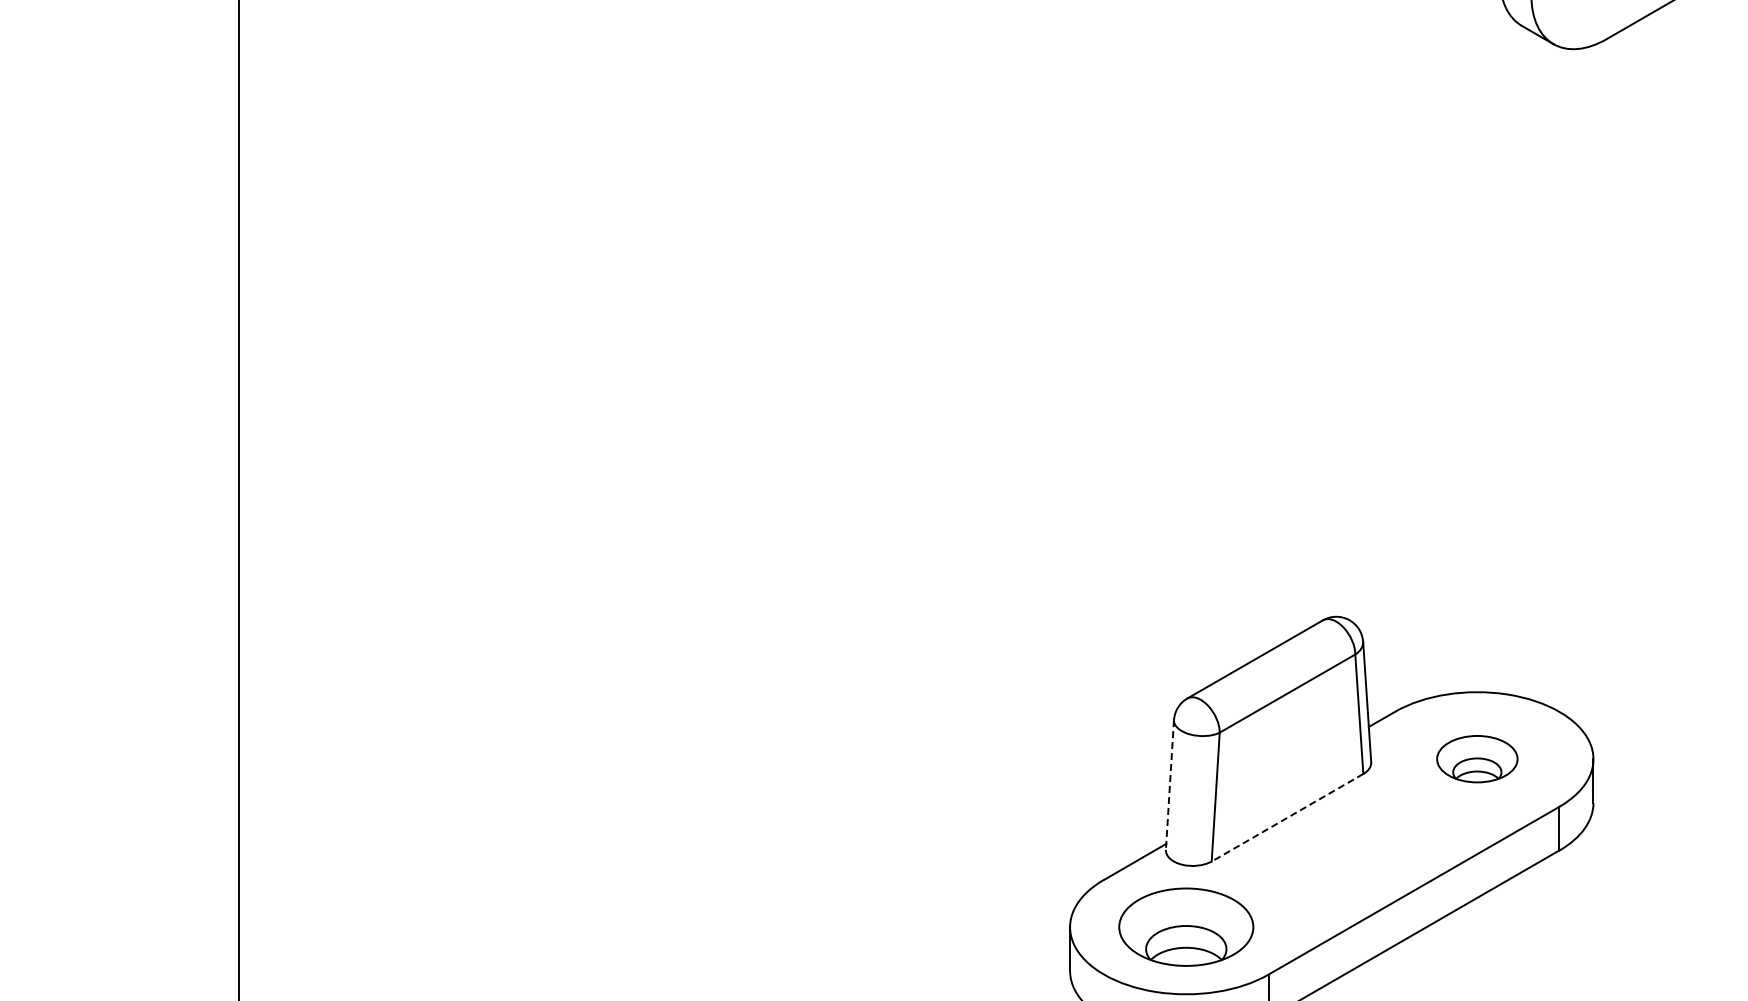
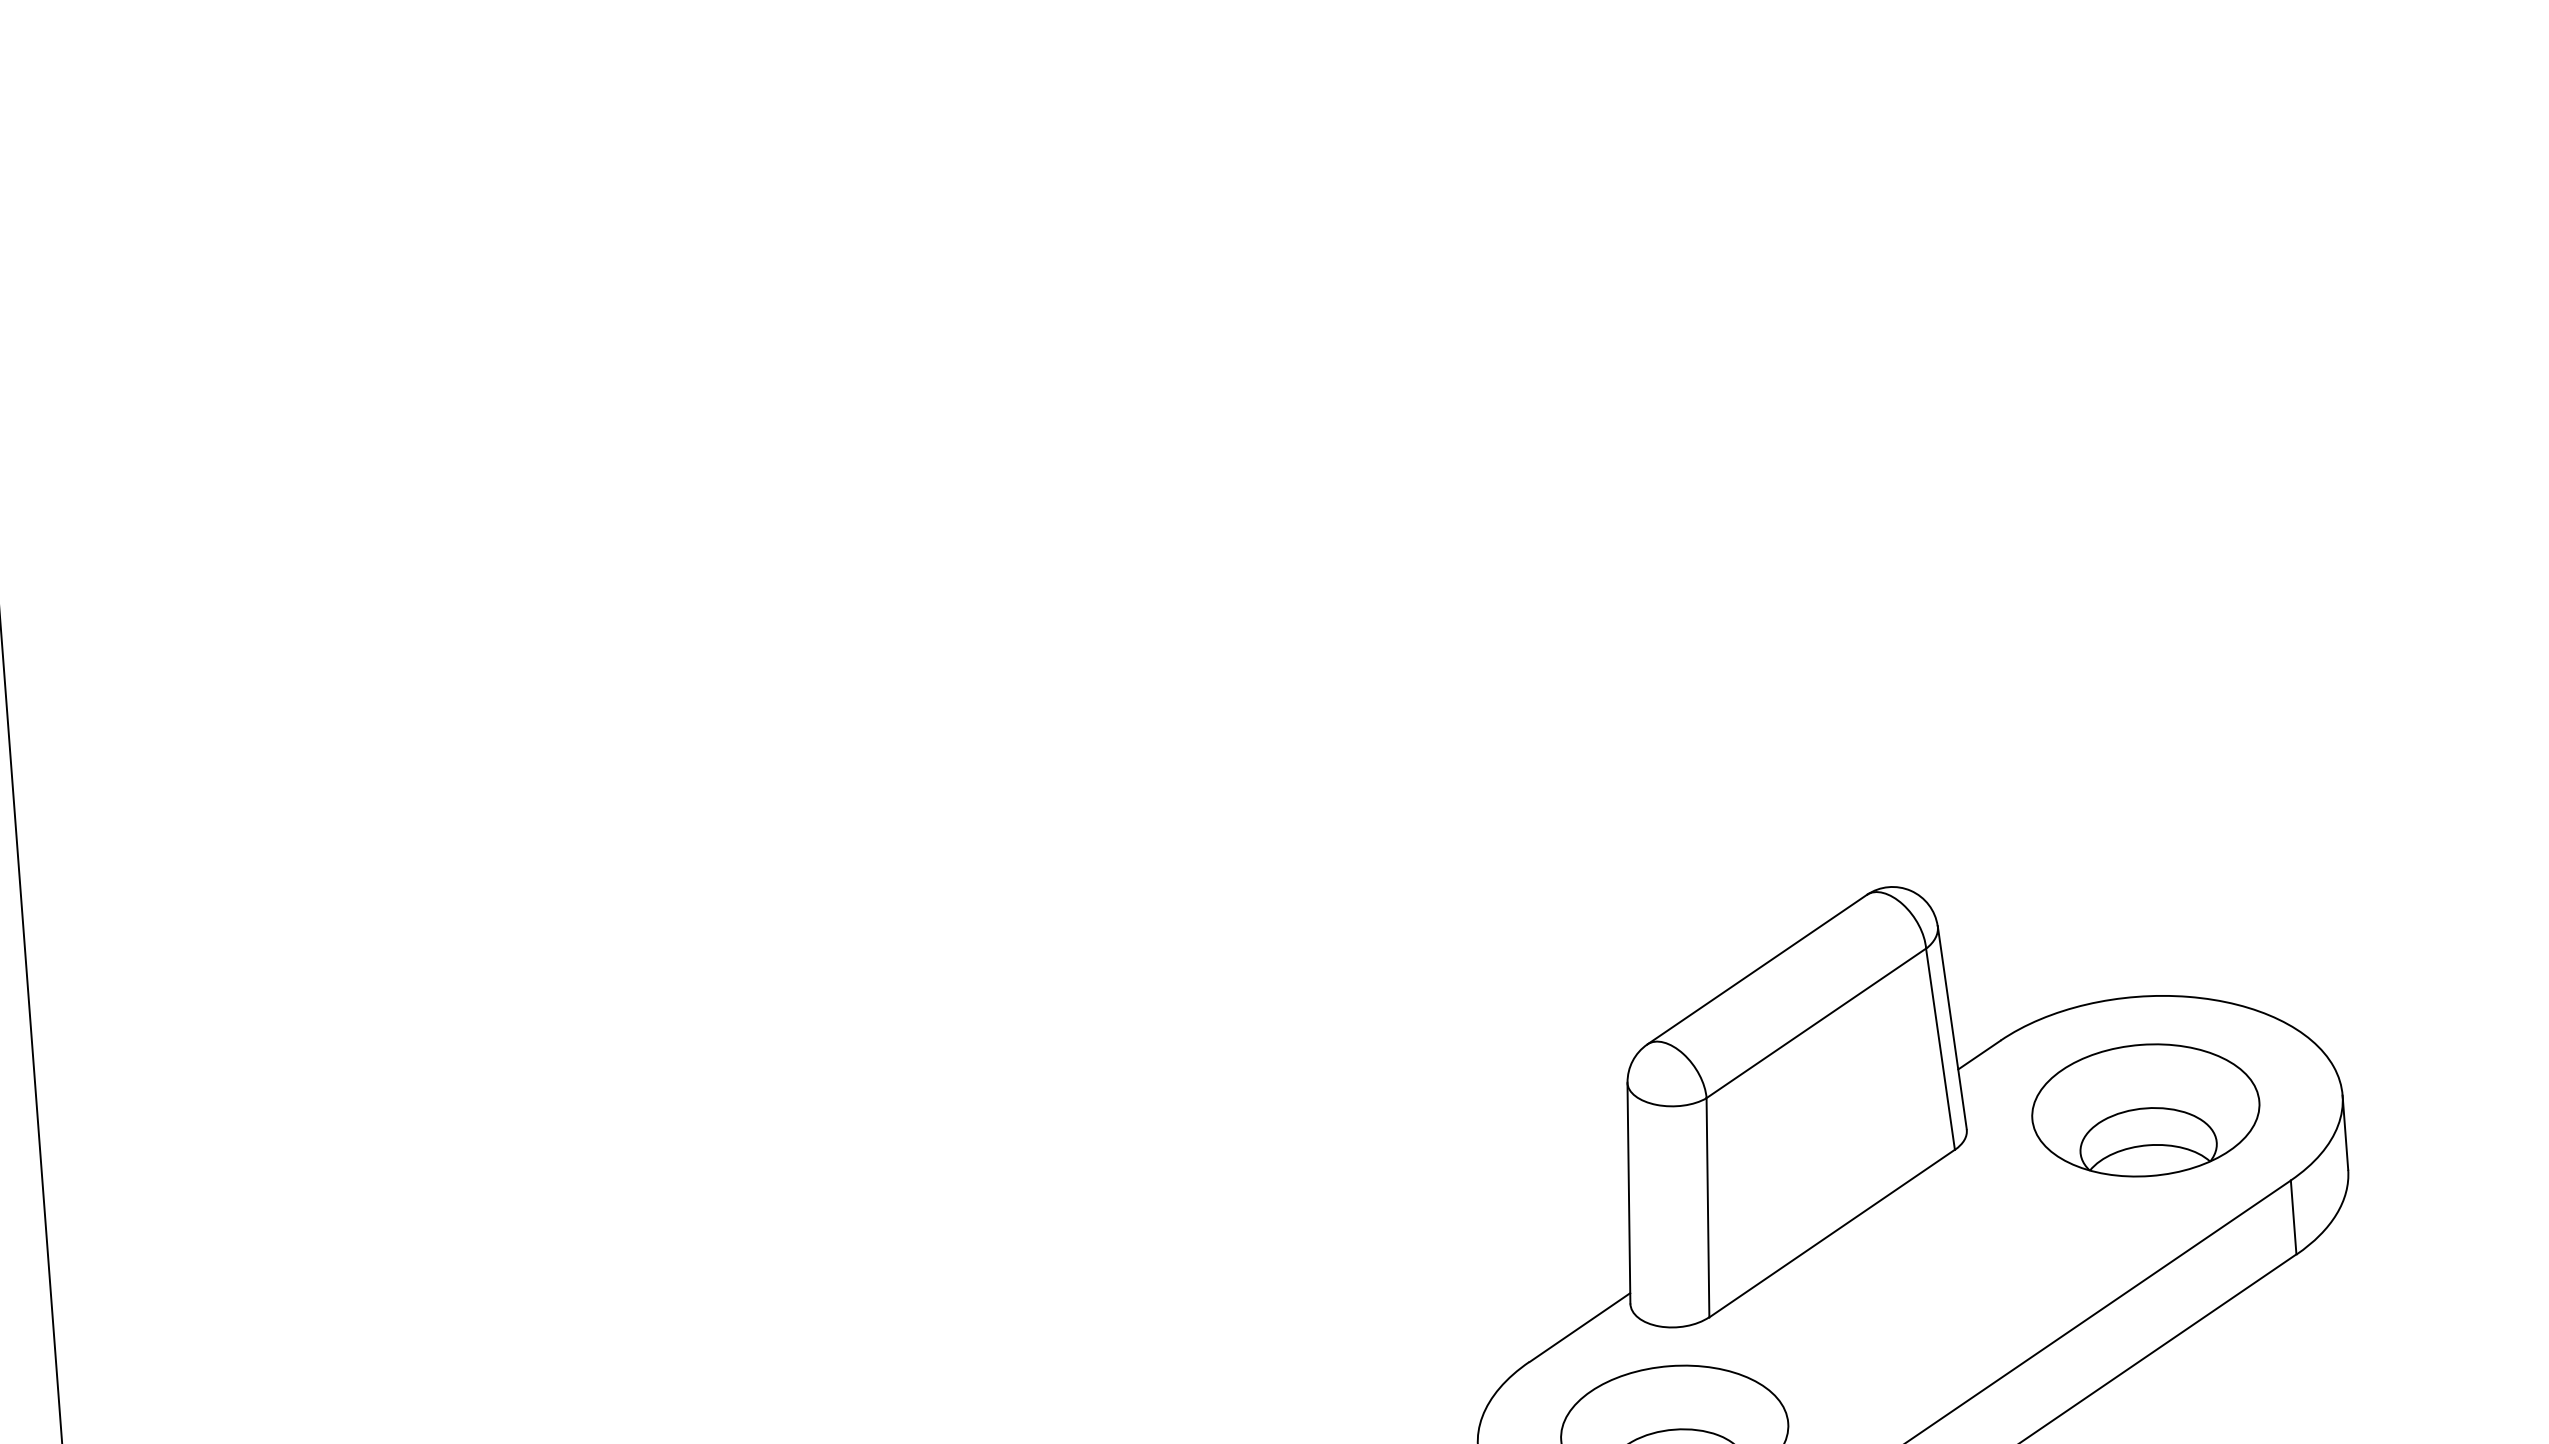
part: (1477, 758) -> (2146, 1109), size x1.67
line: (1169, 785) -> (1628, 1193), dashed -> solid
line: (1287, 817) -> (1832, 1233), dashed -> solid

